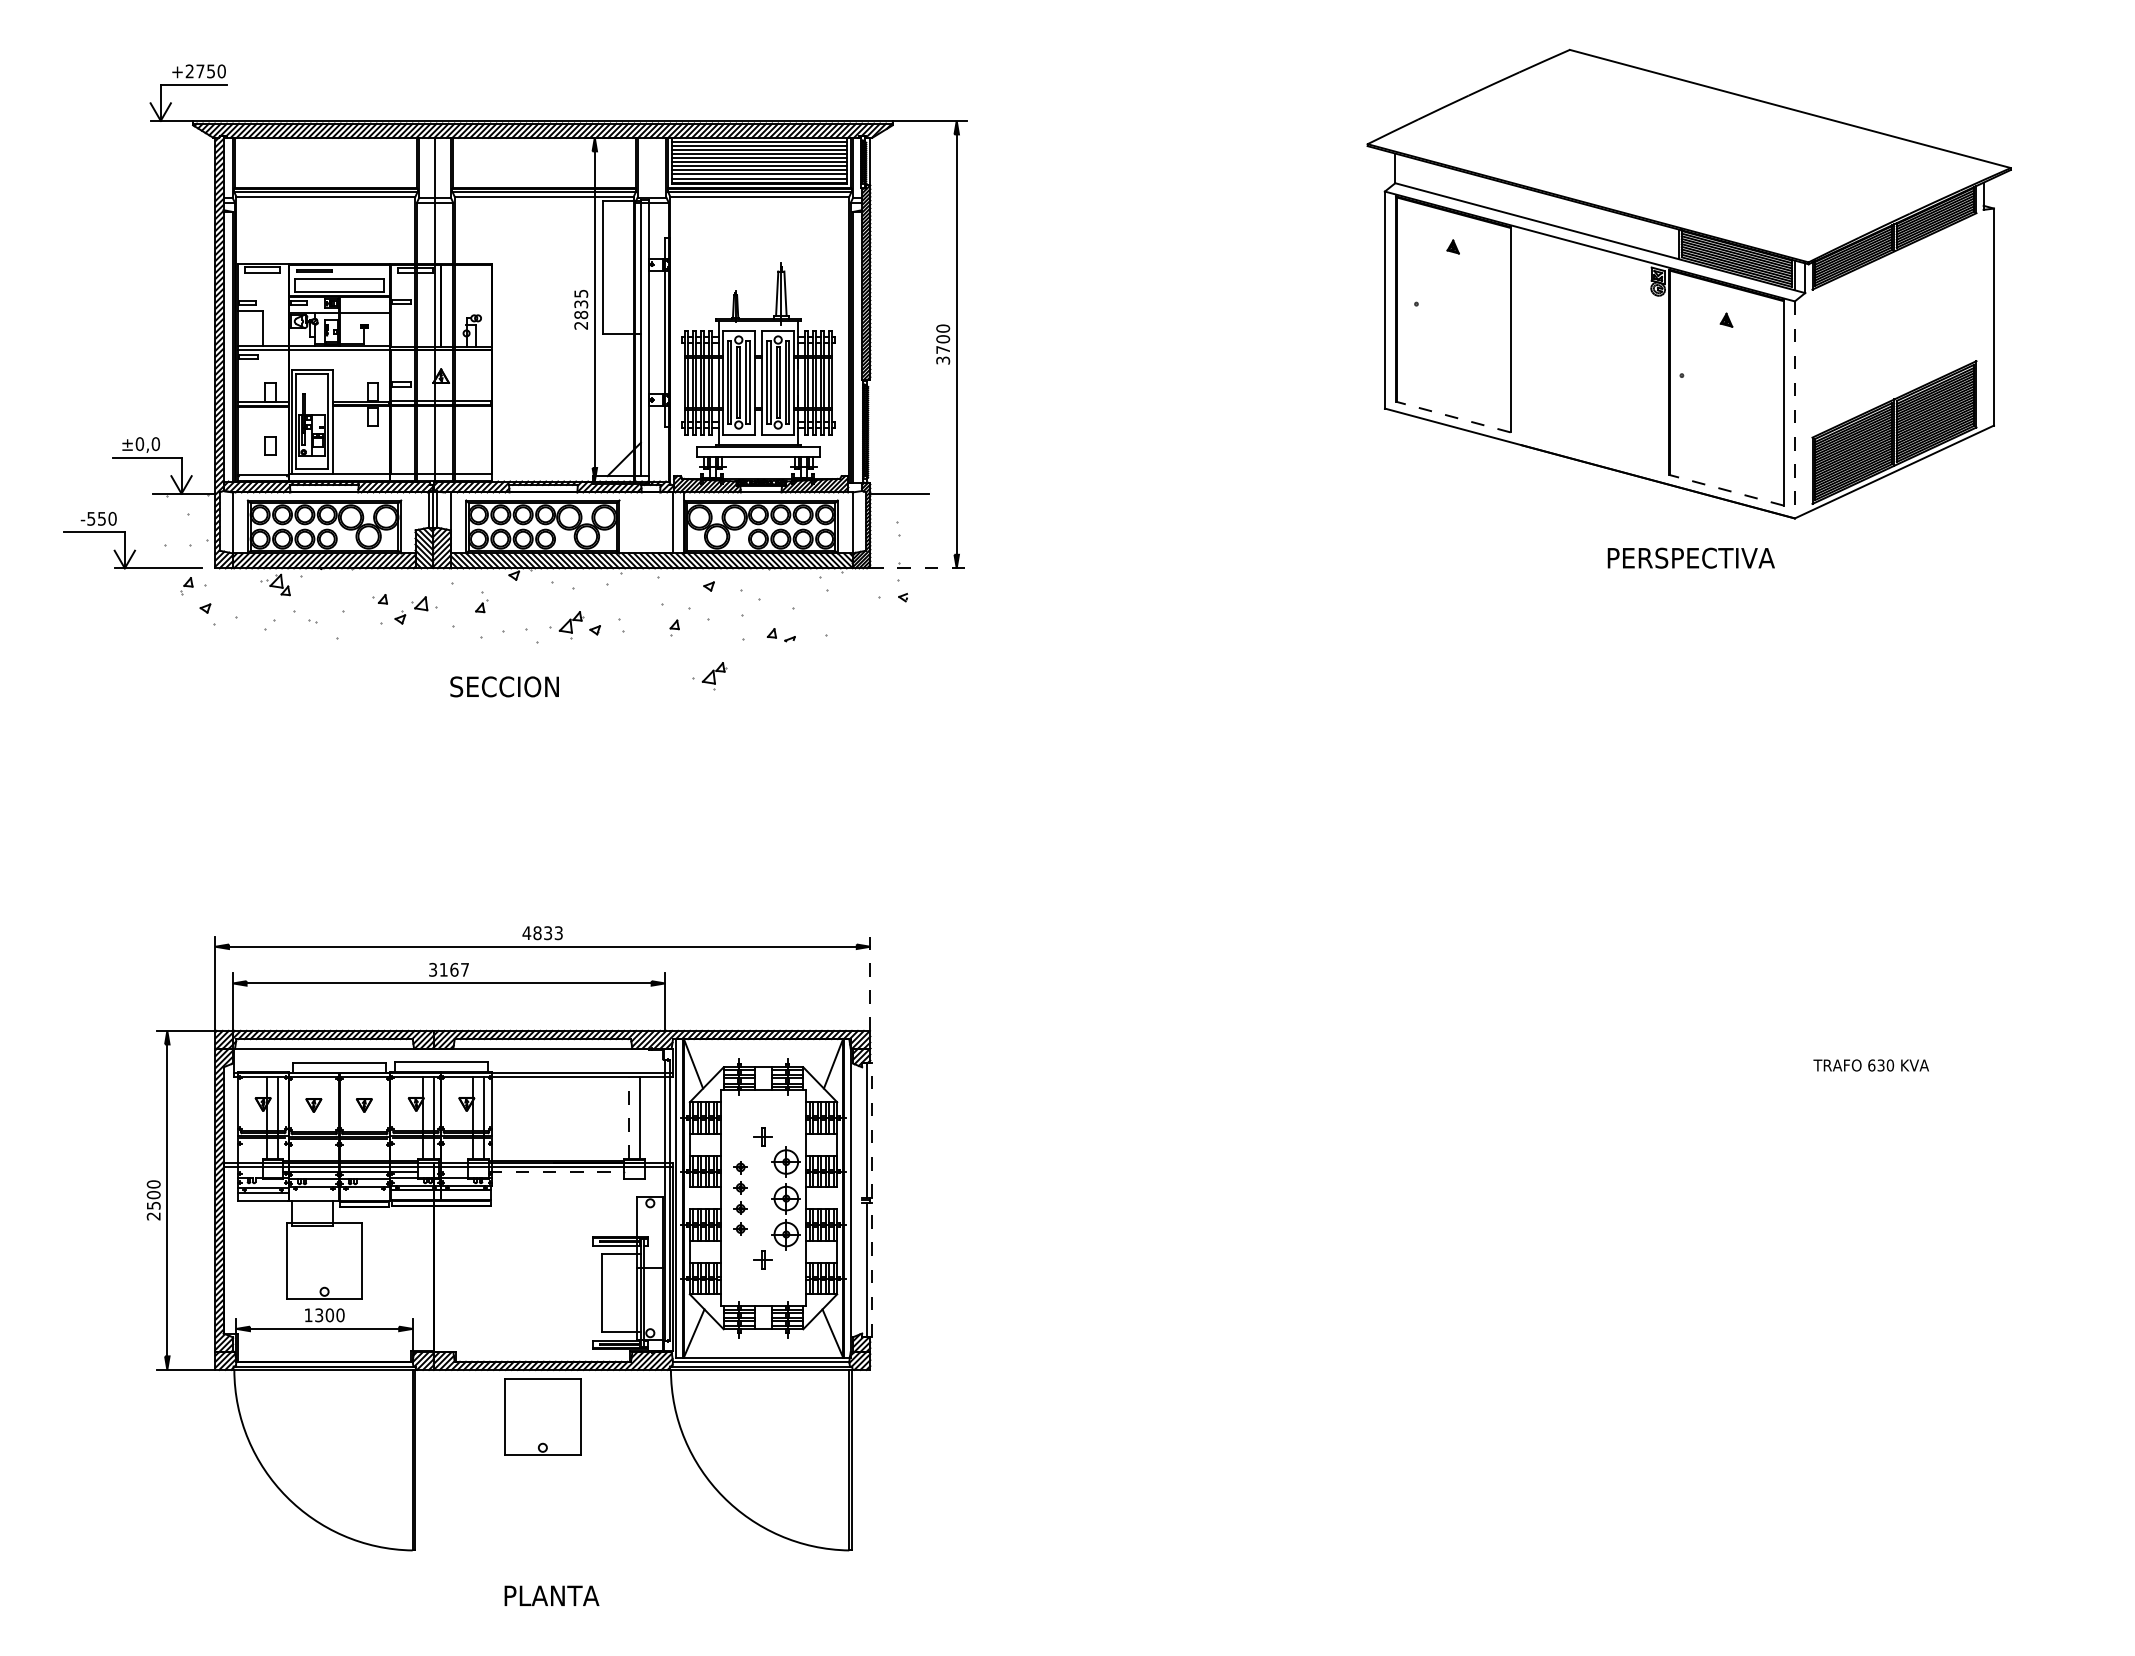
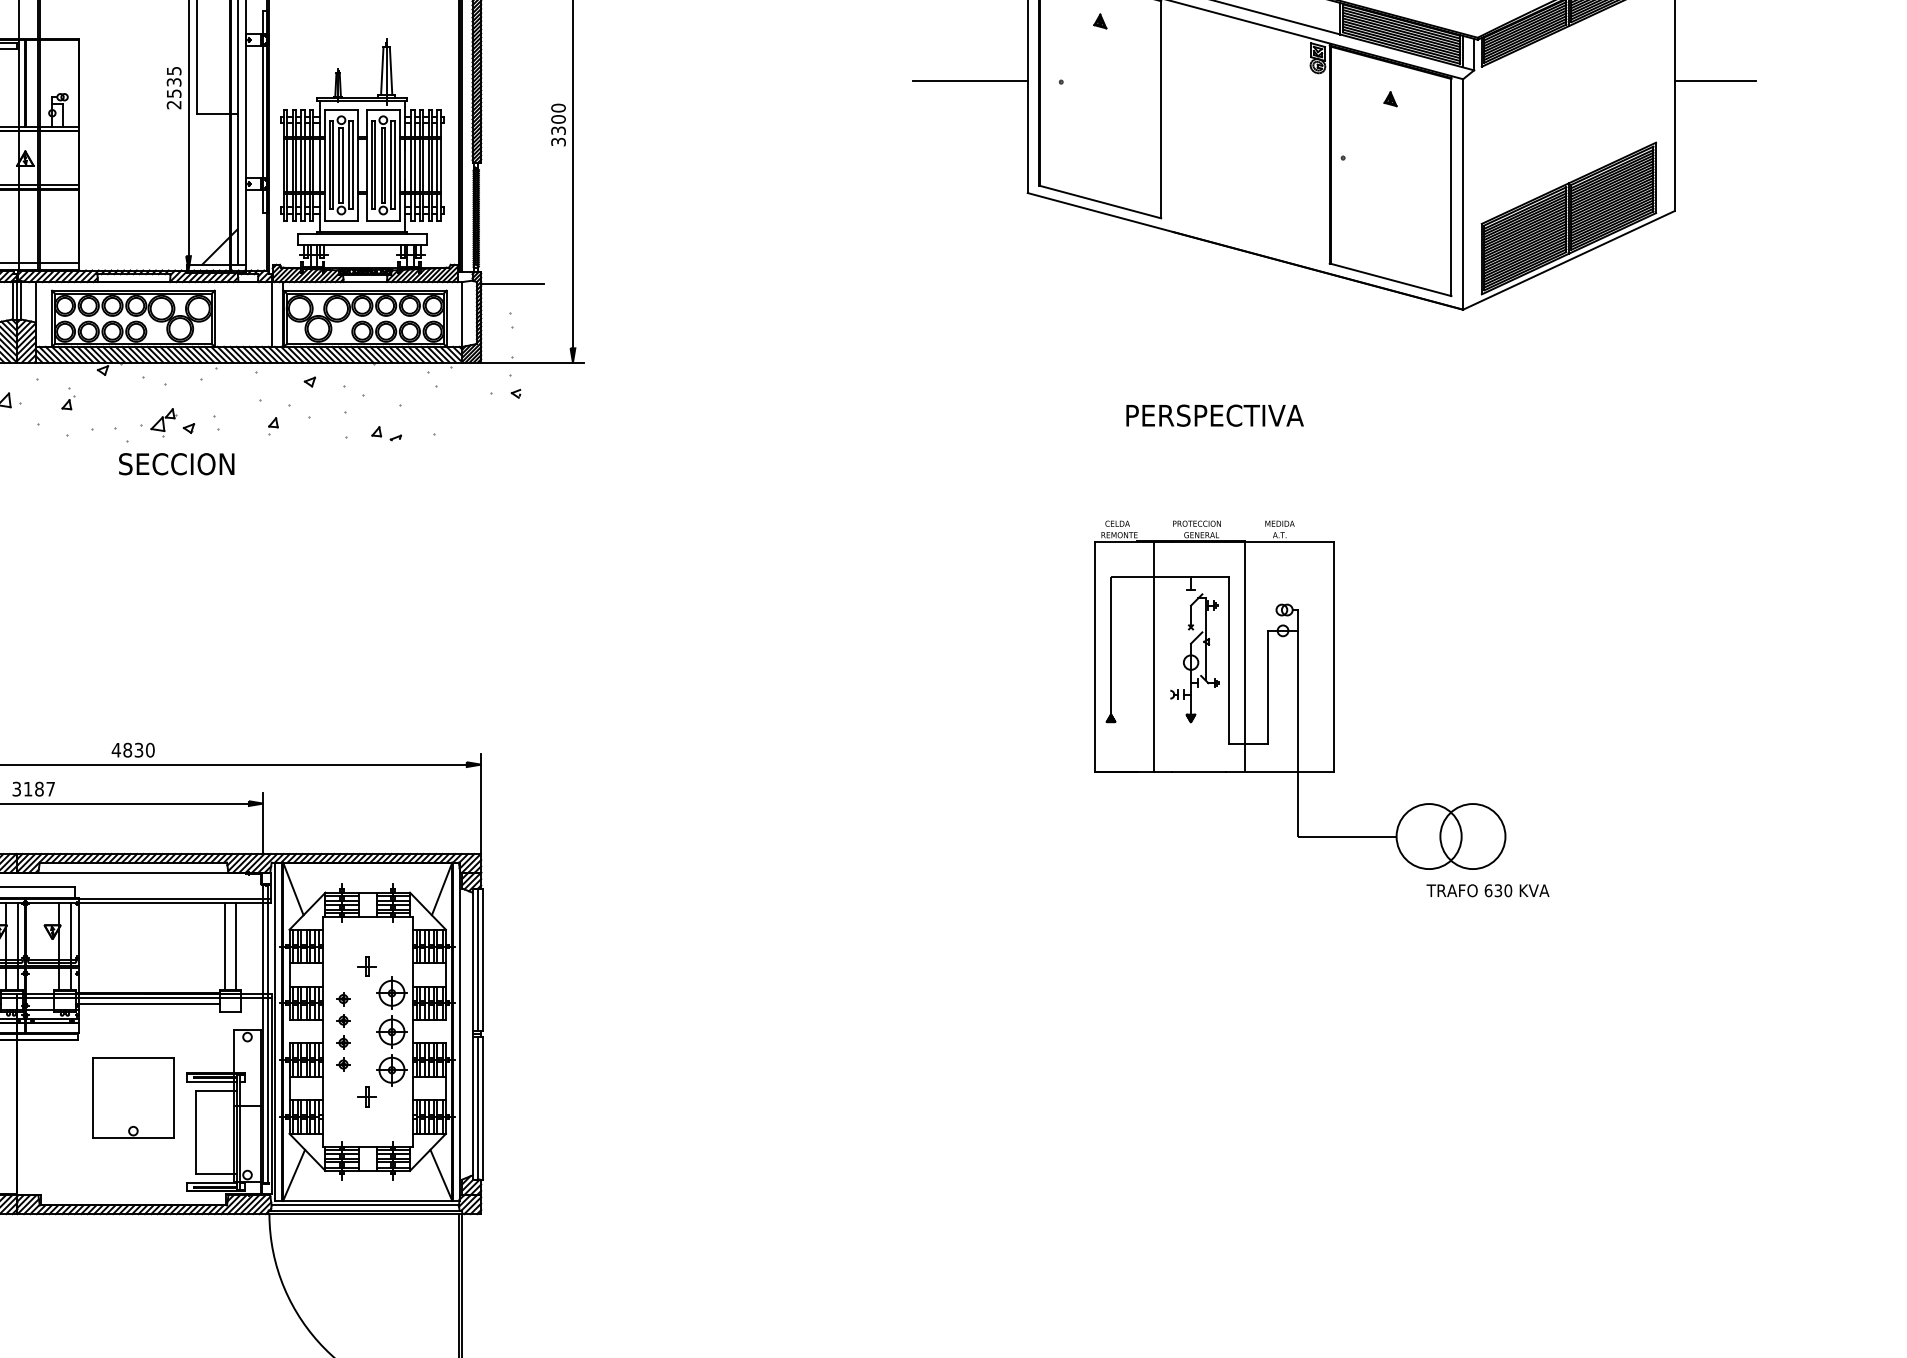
line: (1330, 303) -> (969, 81), added
line: (2031, 303) -> (1714, 81), added
text: (581, 314) -> (174, 93), 2835 -> 2535
text: (943, 349) -> (558, 130), 3700 -> 3300
line: (1794, 409) -> (1462, 194), dashed -> solid
line: (1452, 416) -> (1099, 201), dashed -> solid
line: (1726, 490) -> (1390, 280), dashed -> solid
text: (1690, 557) -> (1214, 414), moved
line: (919, 568) -> (533, 362), dashed -> solid
part: (709, 676) -> (310, 477), removed
text: (504, 686) -> (176, 463), moved
part: (1641, 881) -> (1300, 695), added
text: (558, 933) -> (150, 750), 4833 -> 4830
text: (454, 969) -> (39, 788), 3167 -> 3187
line: (870, 983) -> (481, 803), dashed -> solid
text: (1870, 1065) -> (1487, 890), moved
line: (628, 1117) -> (224, 945), dashed -> solid
line: (871, 1130) -> (482, 959), dashed -> solid
line: (556, 1172) -> (147, 1004), dashed -> solid
line: (862, 1200) -> (472, 1034), added
line: (871, 1269) -> (482, 1107), dashed -> solid
part: (542, 1416) -> (133, 1097), moved

